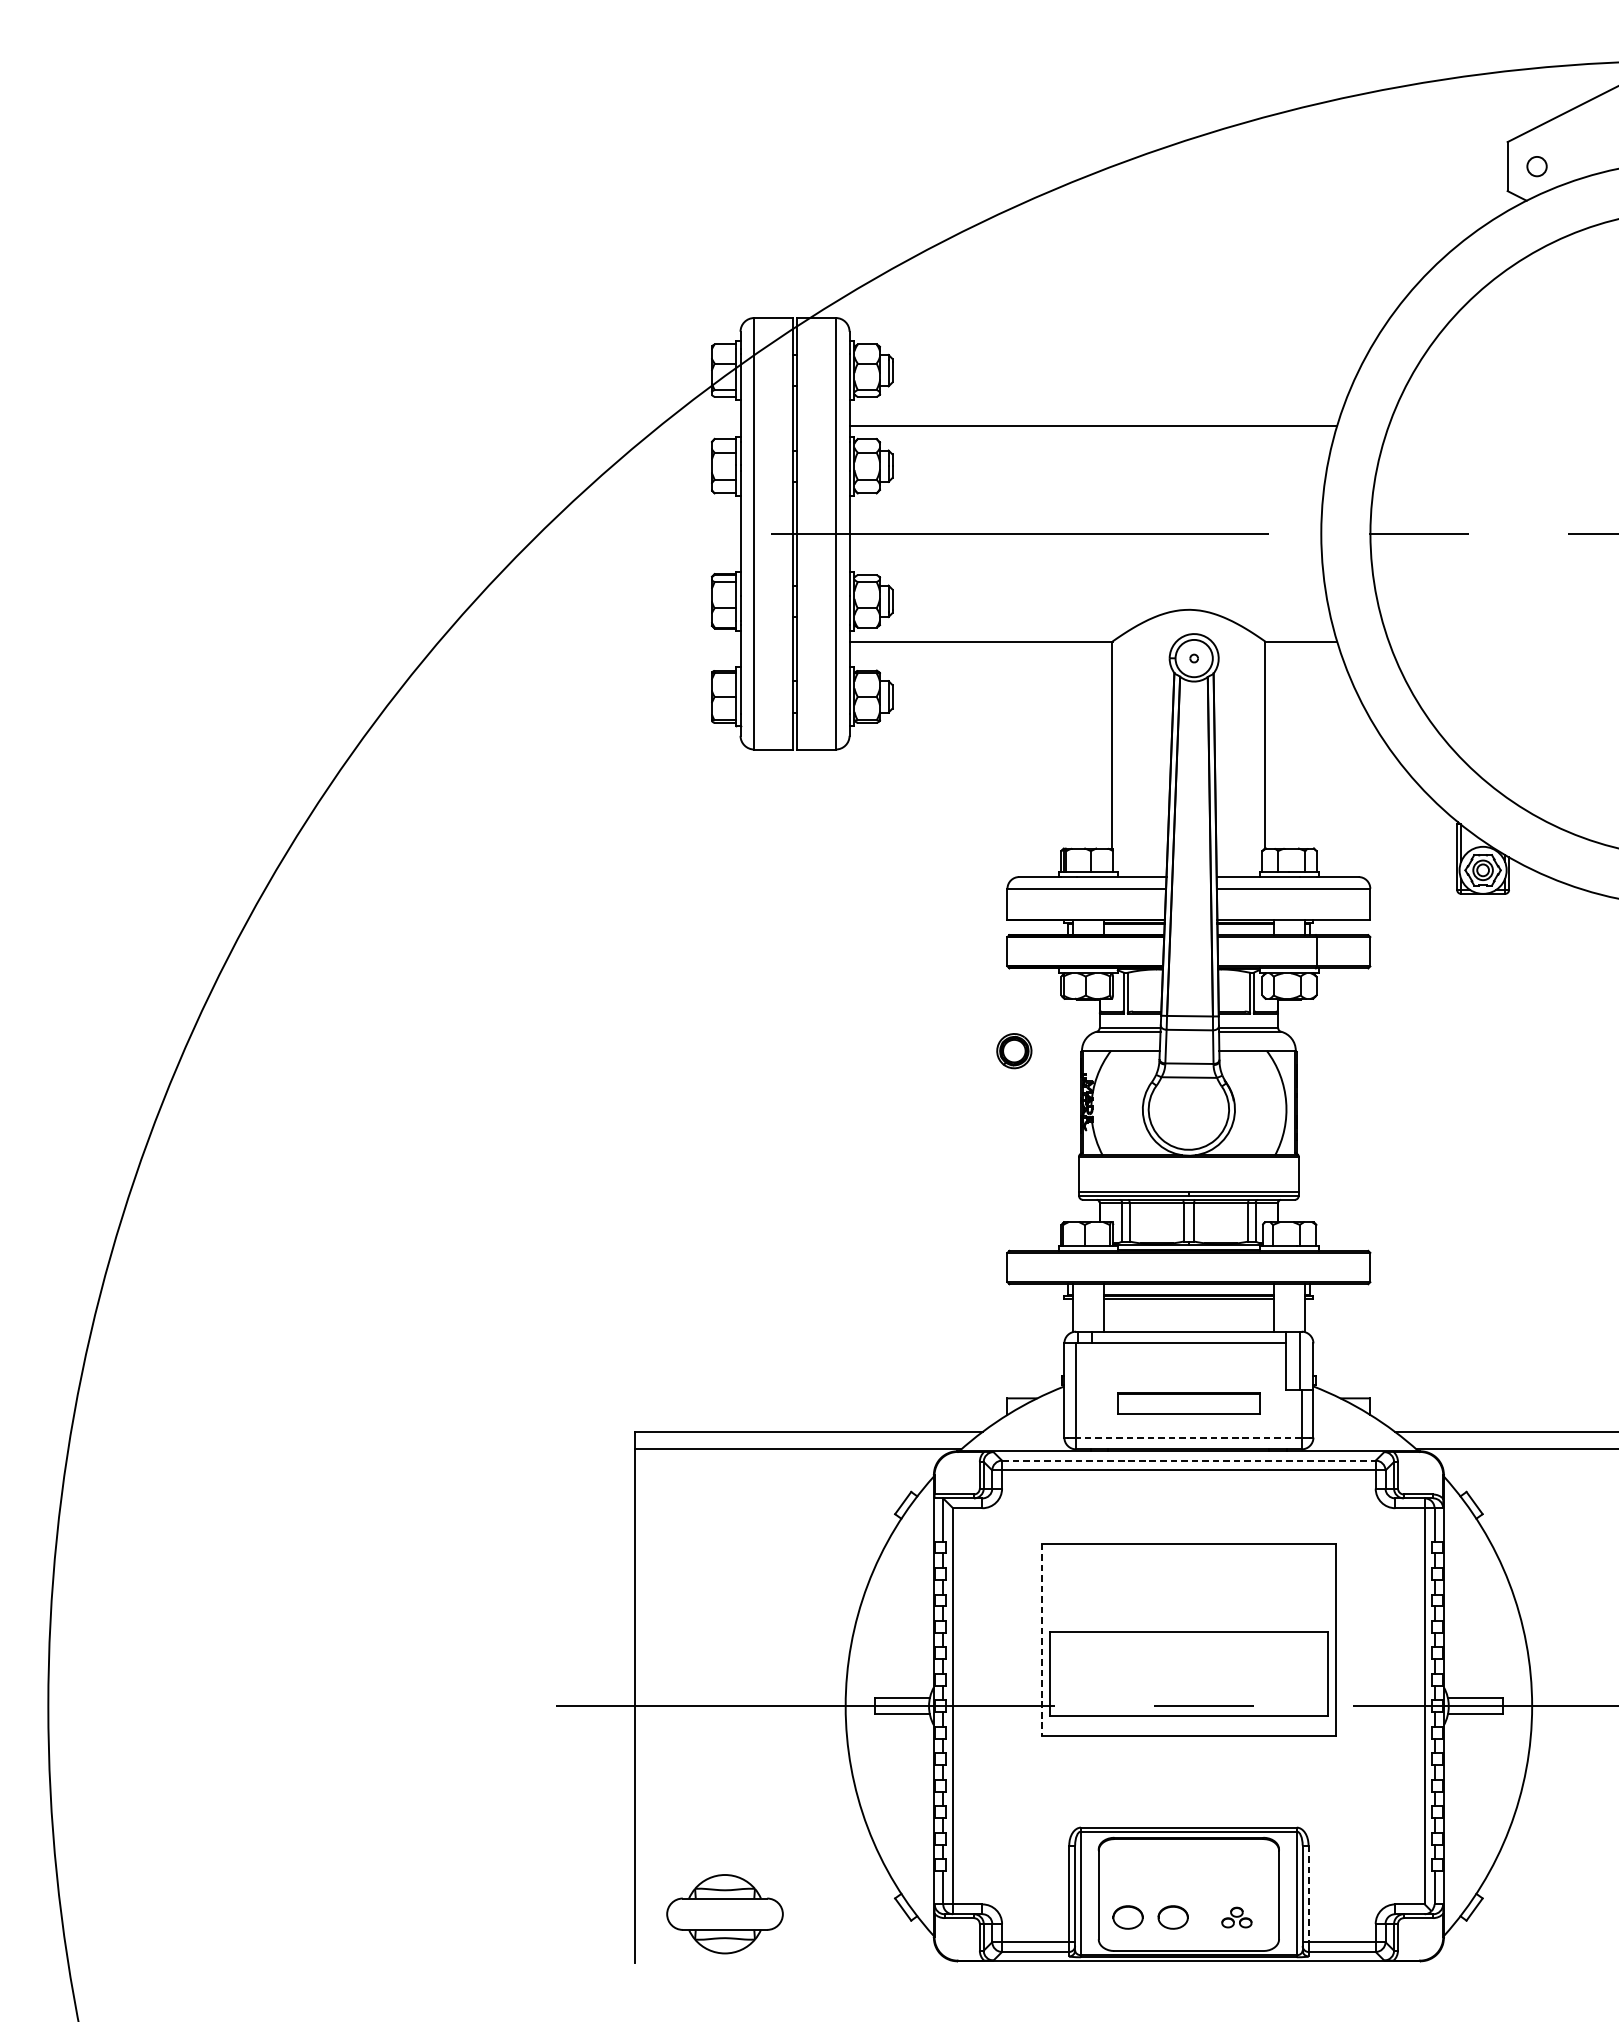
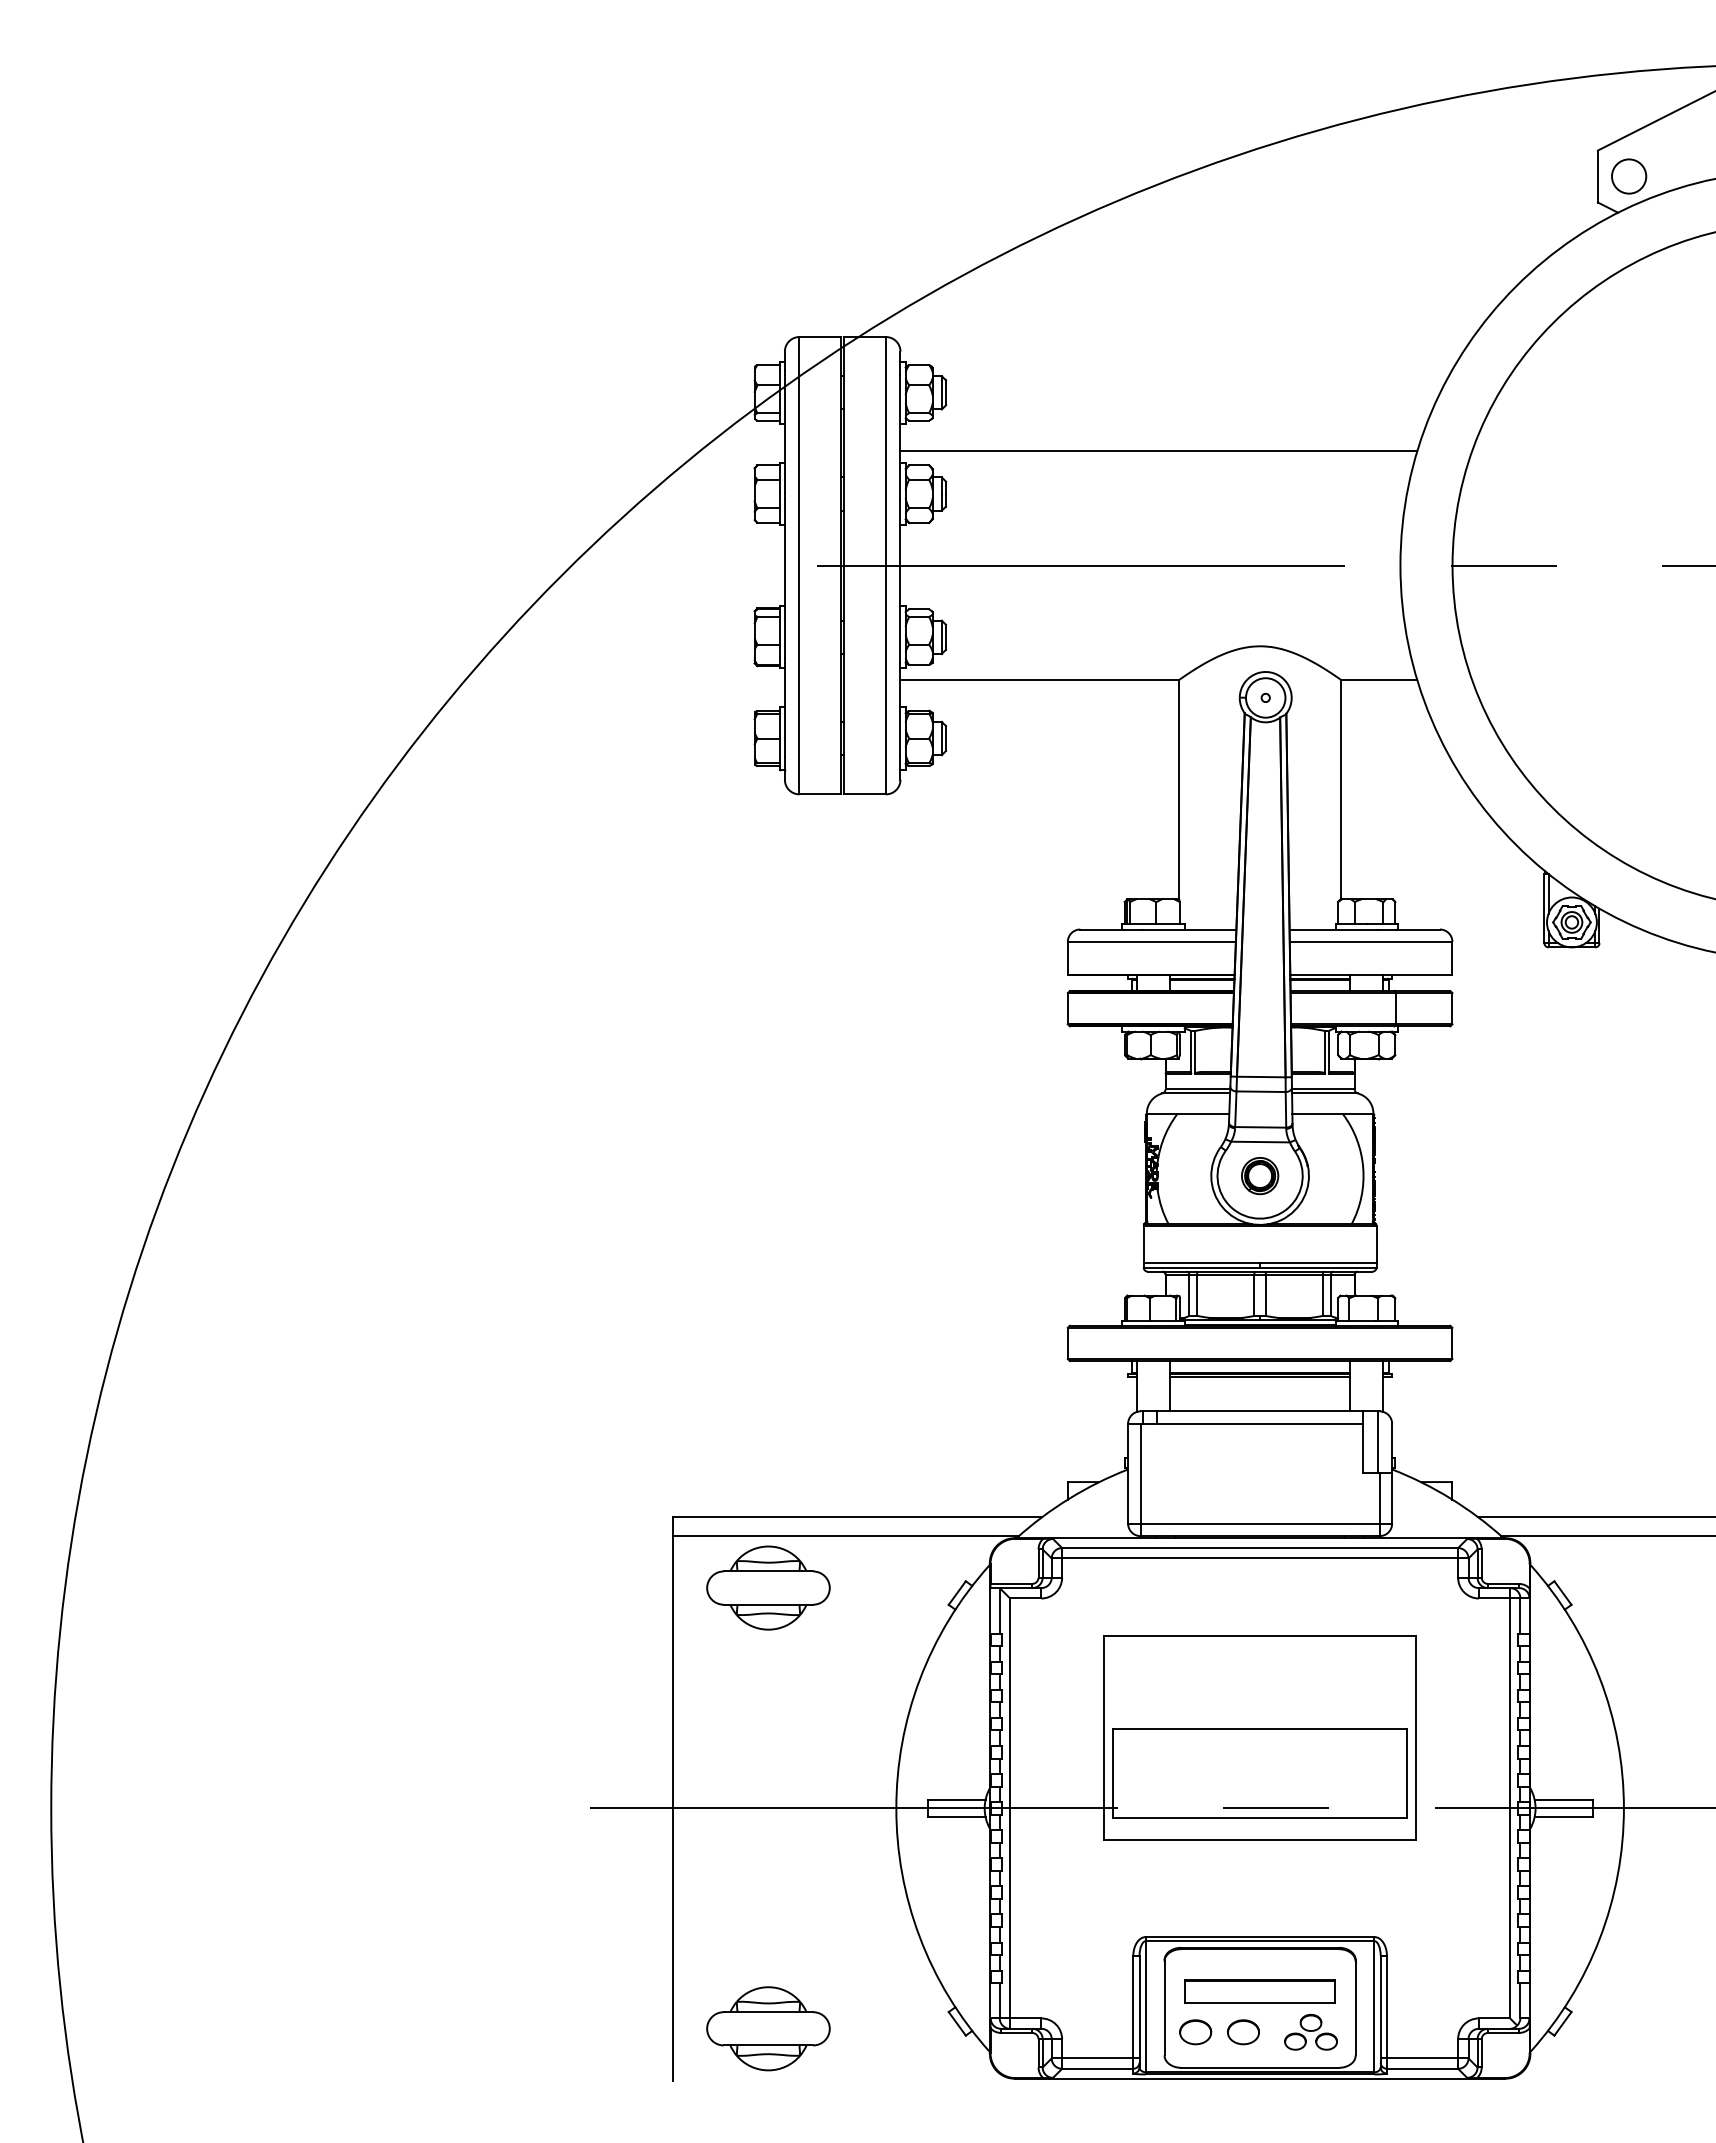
circle: (1537, 166) -> (1629, 176), size x1.67
part: (1014, 1051) -> (1260, 1176), moved
part: (1188, 1403) -> (1259, 1991), moved
line: (1189, 1437) -> (1260, 1523), dashed -> solid
line: (1189, 1461) -> (1260, 1548), dashed -> solid
part: (725, 1497) -> (768, 1587), added
line: (1042, 1639) -> (1104, 1737), dashed -> solid
line: (1308, 1894) -> (1386, 2007), dashed -> solid
part: (1236, 1917) -> (1310, 2032), size x1.67

